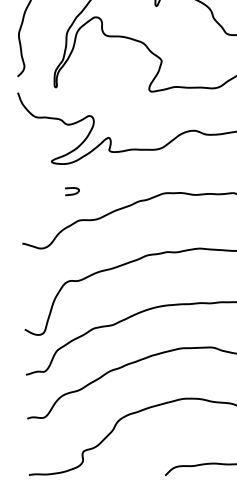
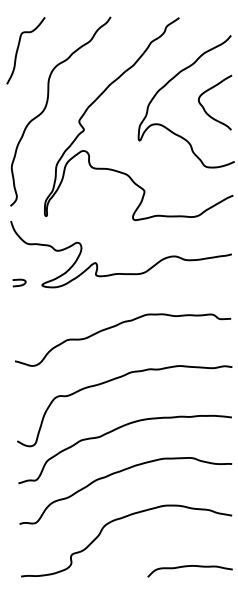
part: (72, 191) -> (19, 282), moved

